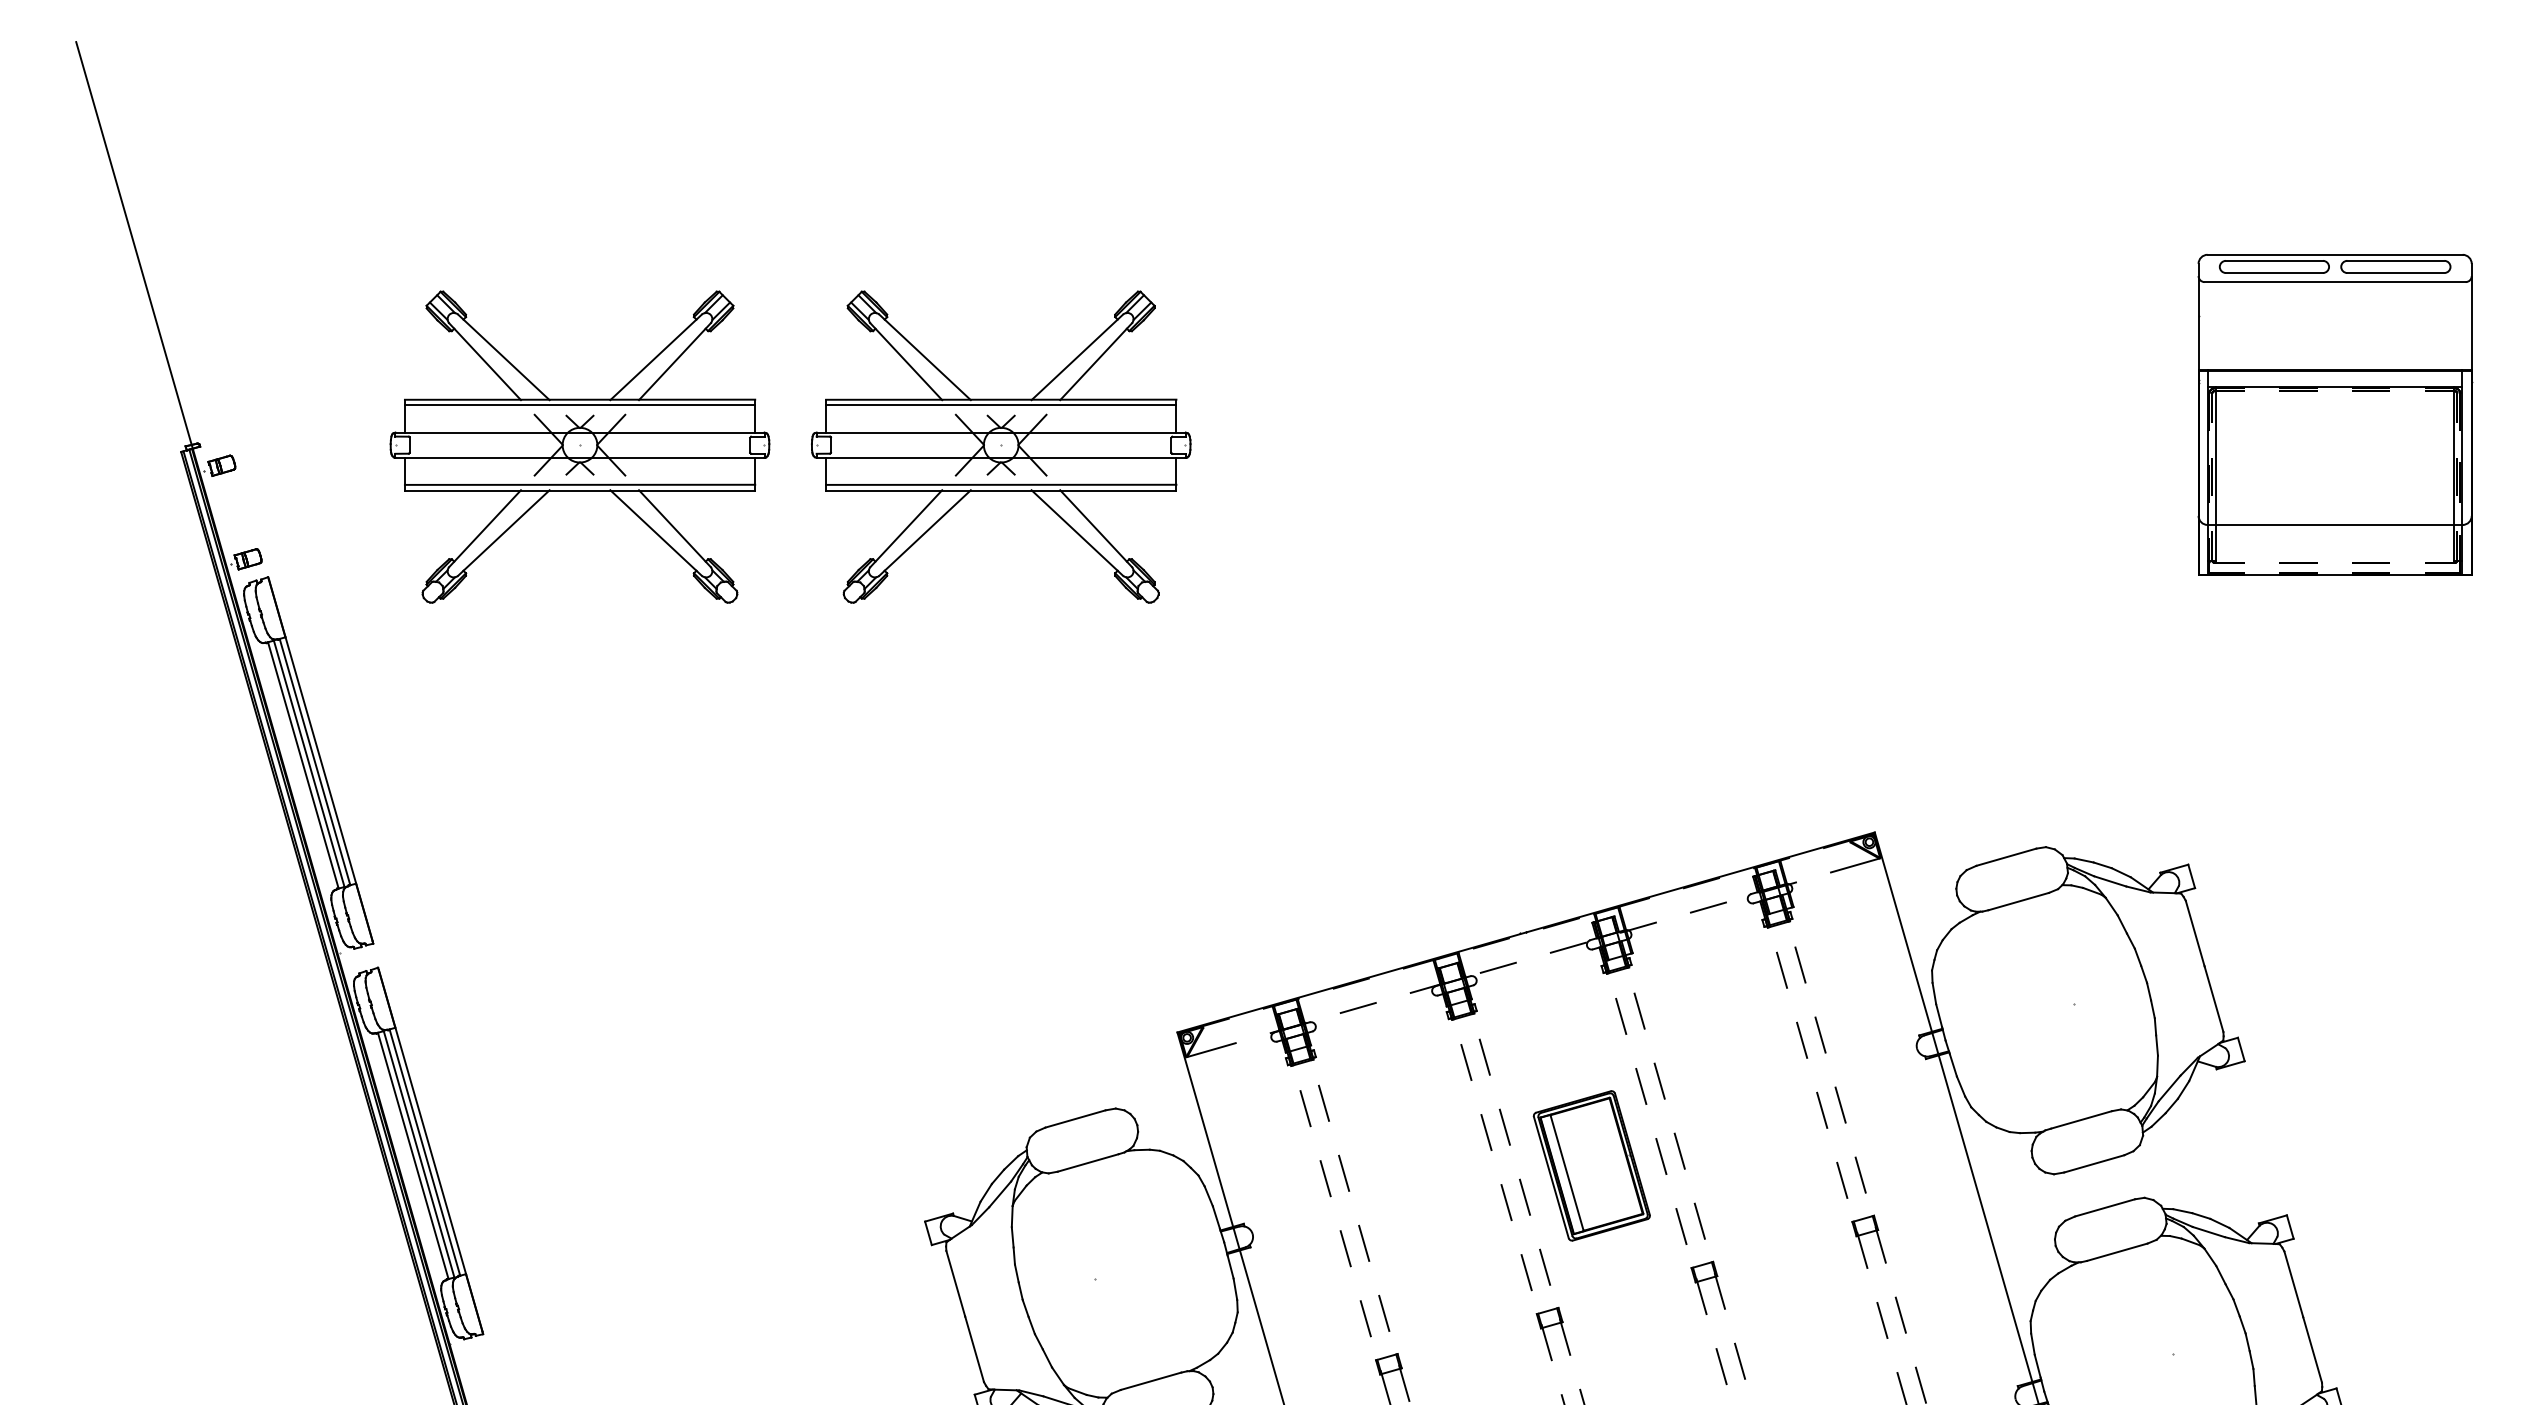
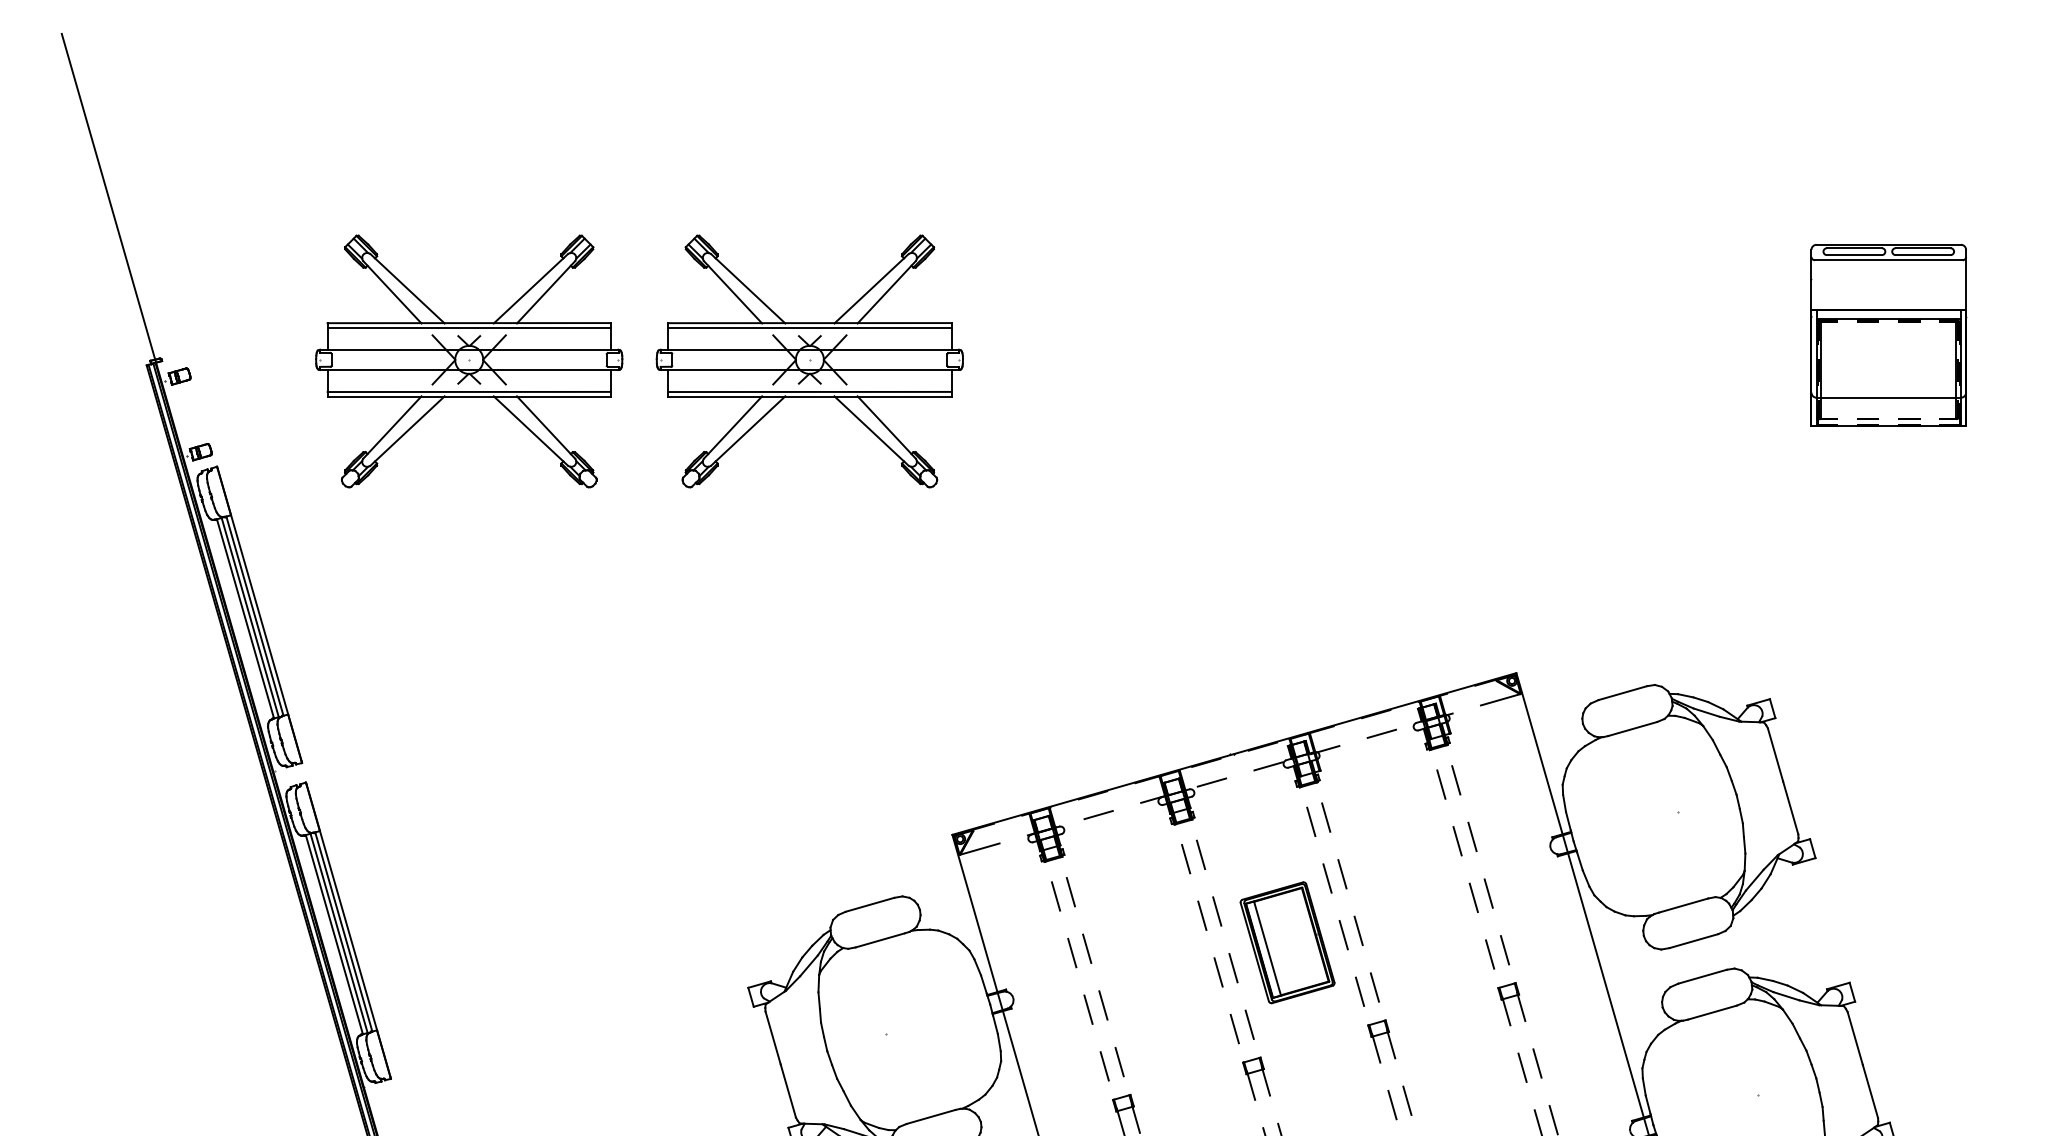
part: (2334, 415) -> (1888, 335), size x0.7

